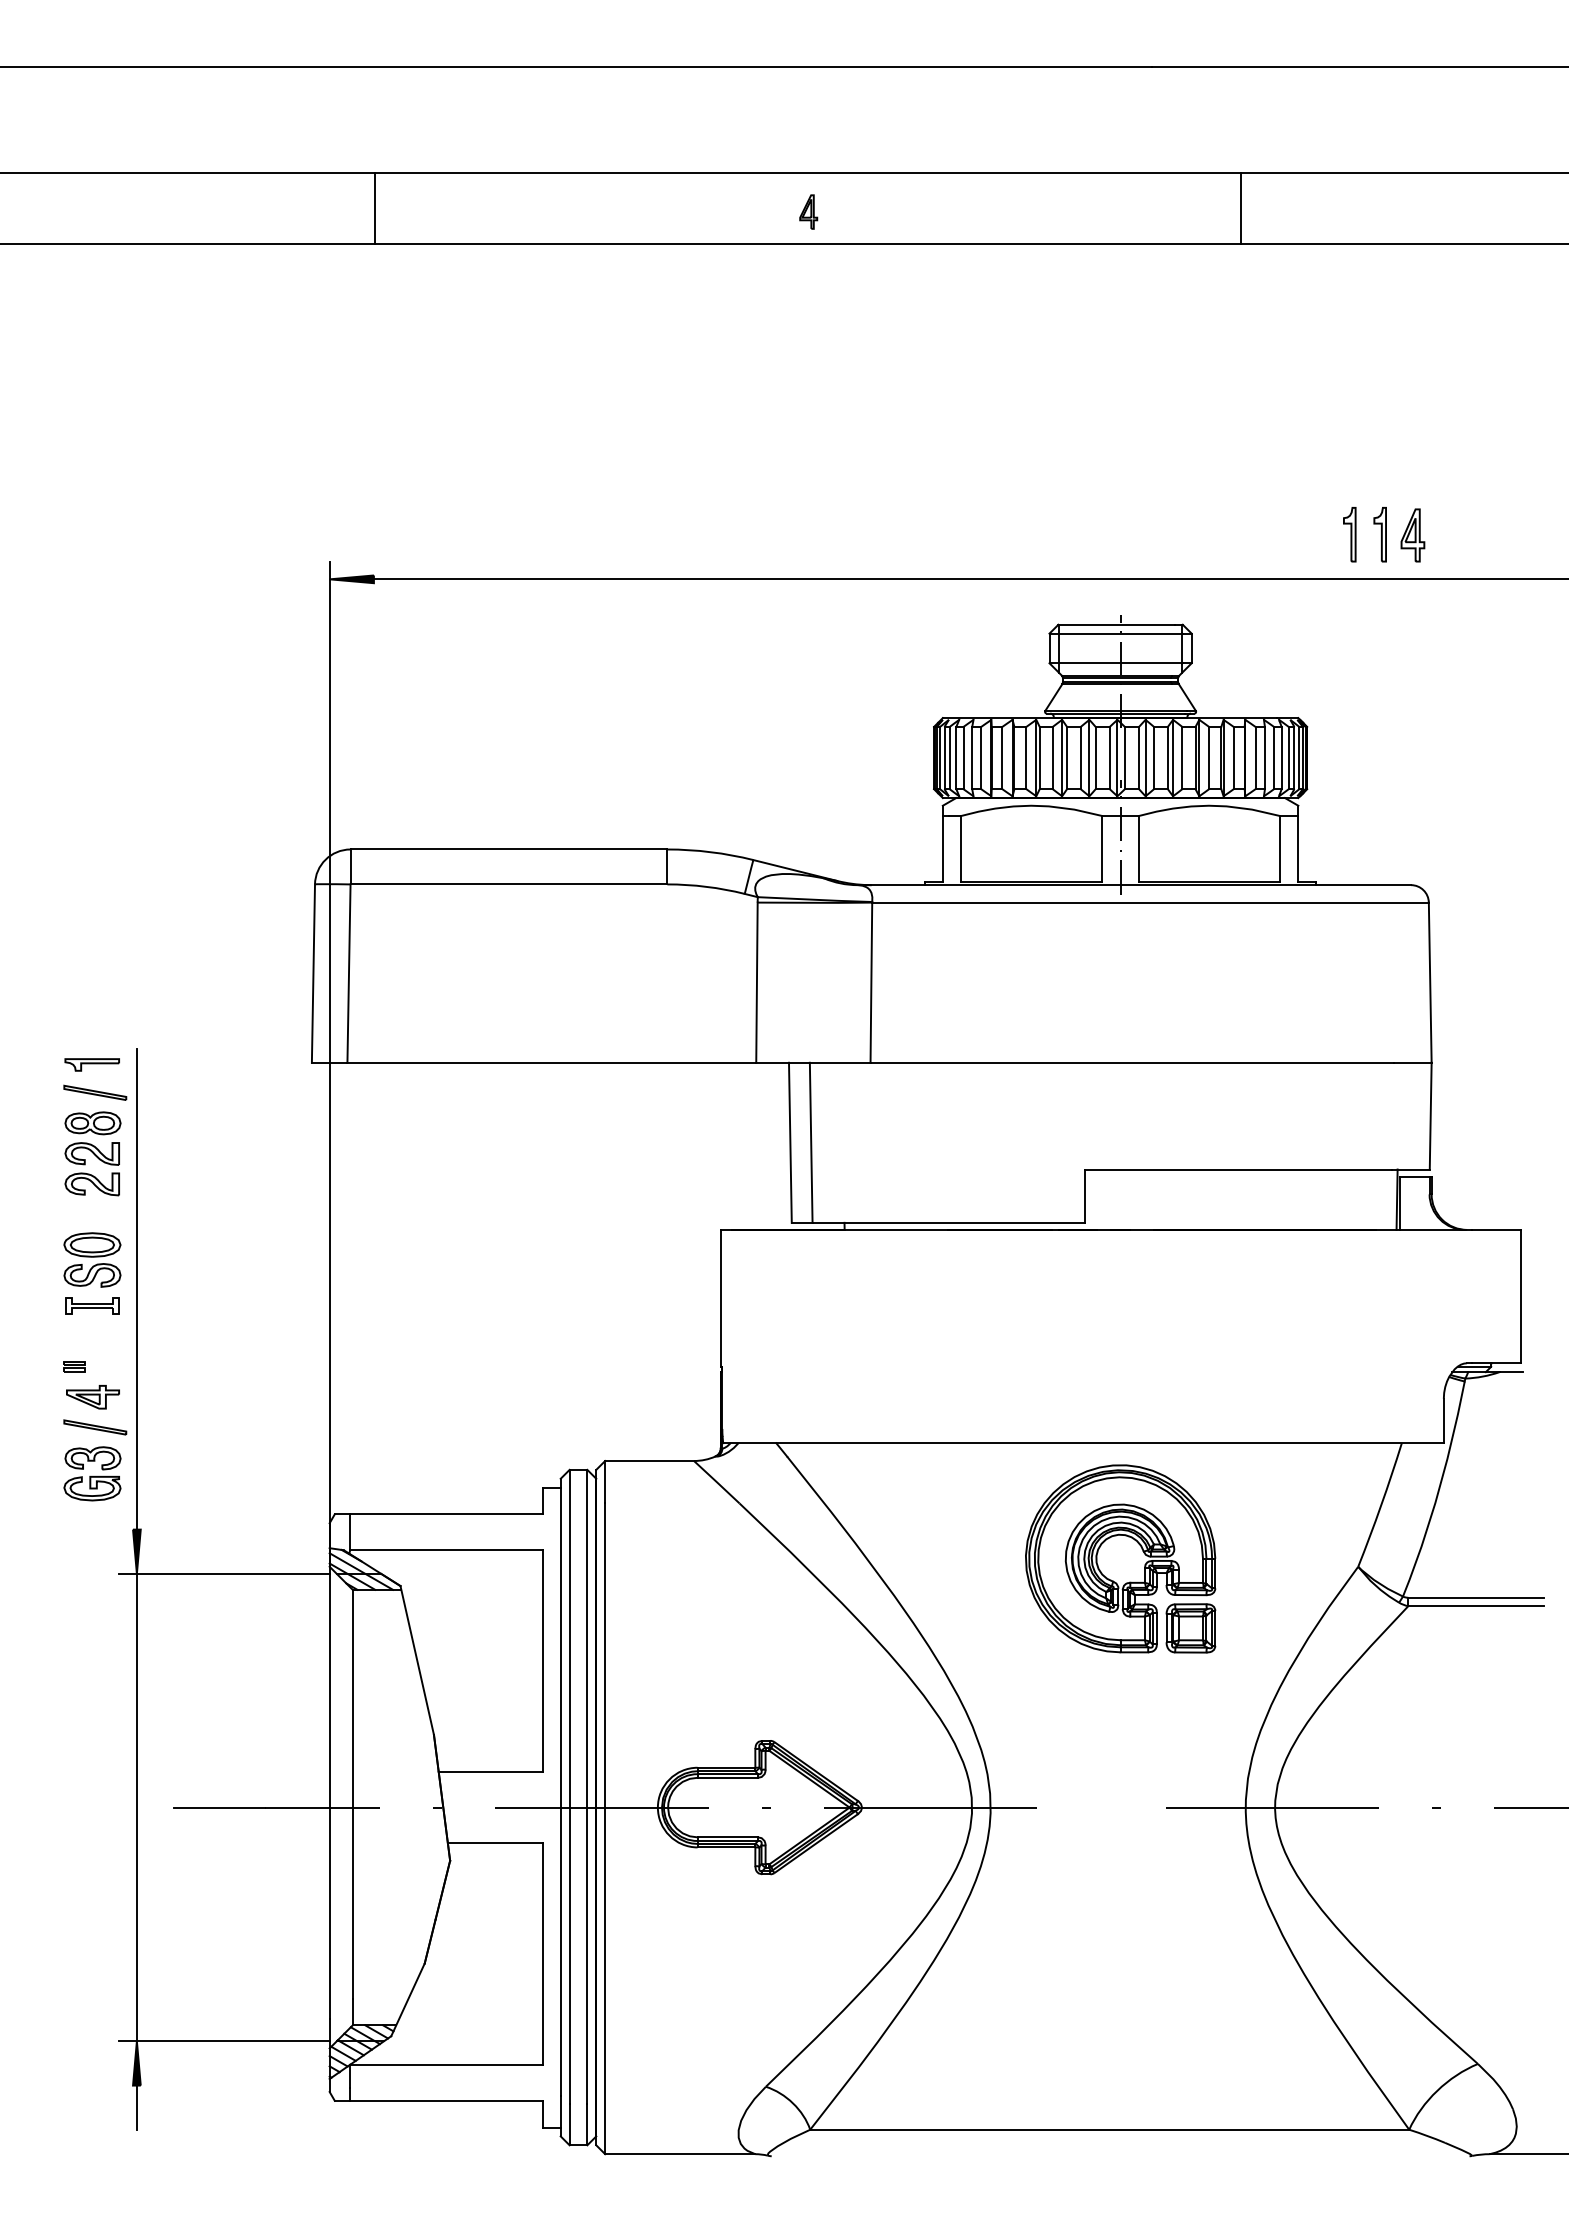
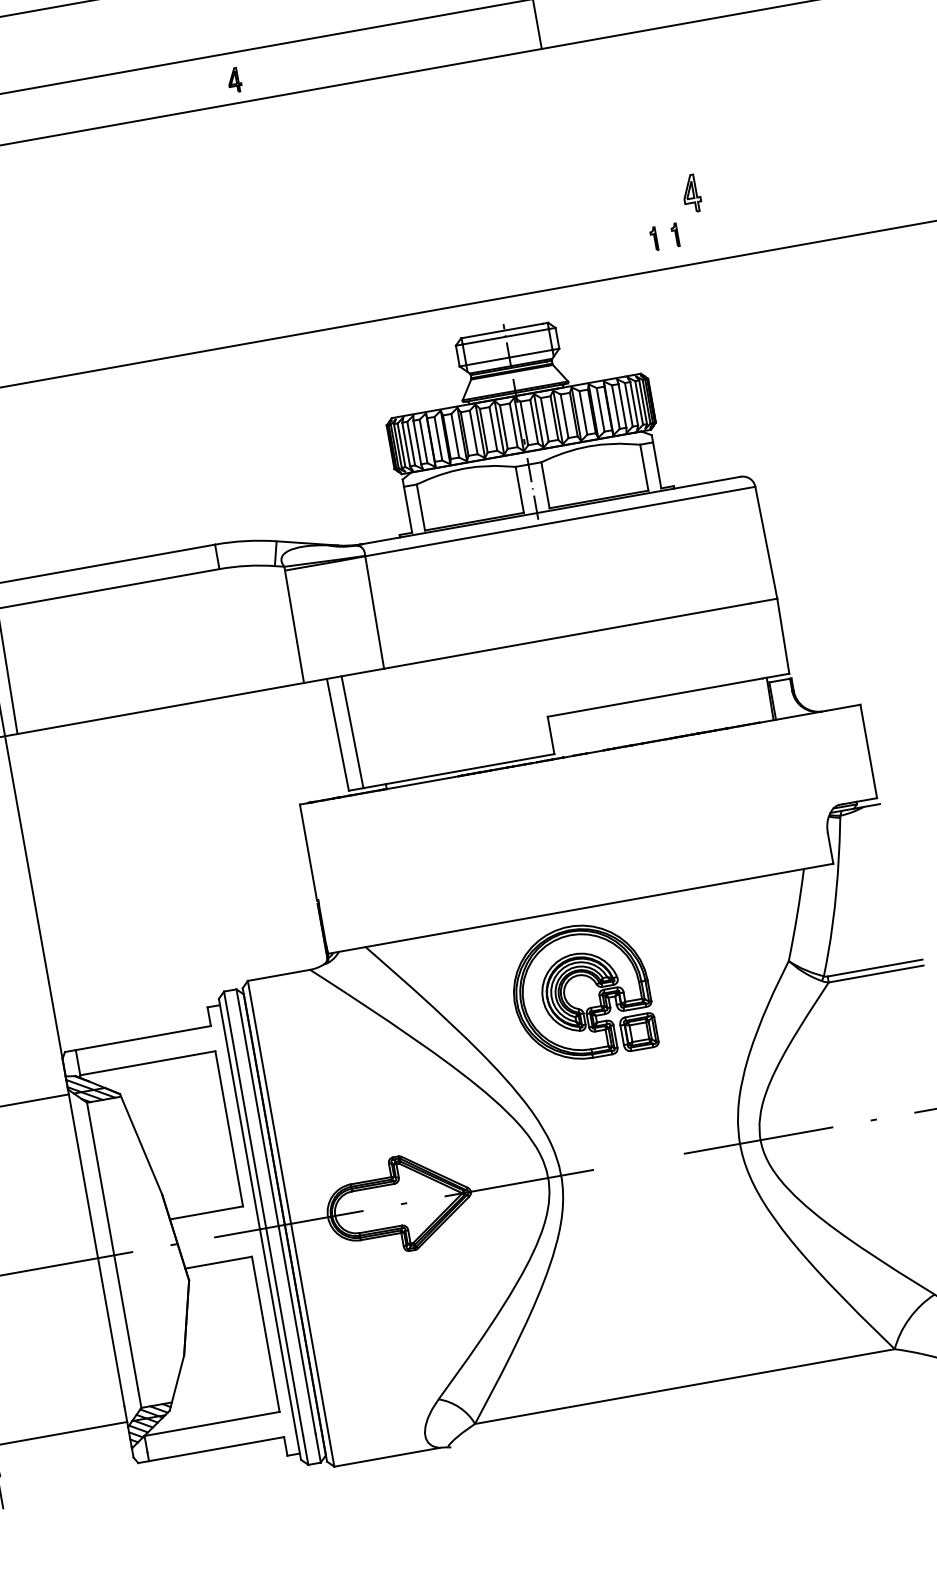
part: (1349, 534) -> (653, 238), size x0.6
part: (1379, 534) -> (674, 235), size x0.6
part: (1412, 535) -> (691, 193), moved
part: (1120, 1558) -> (581, 992), moved

